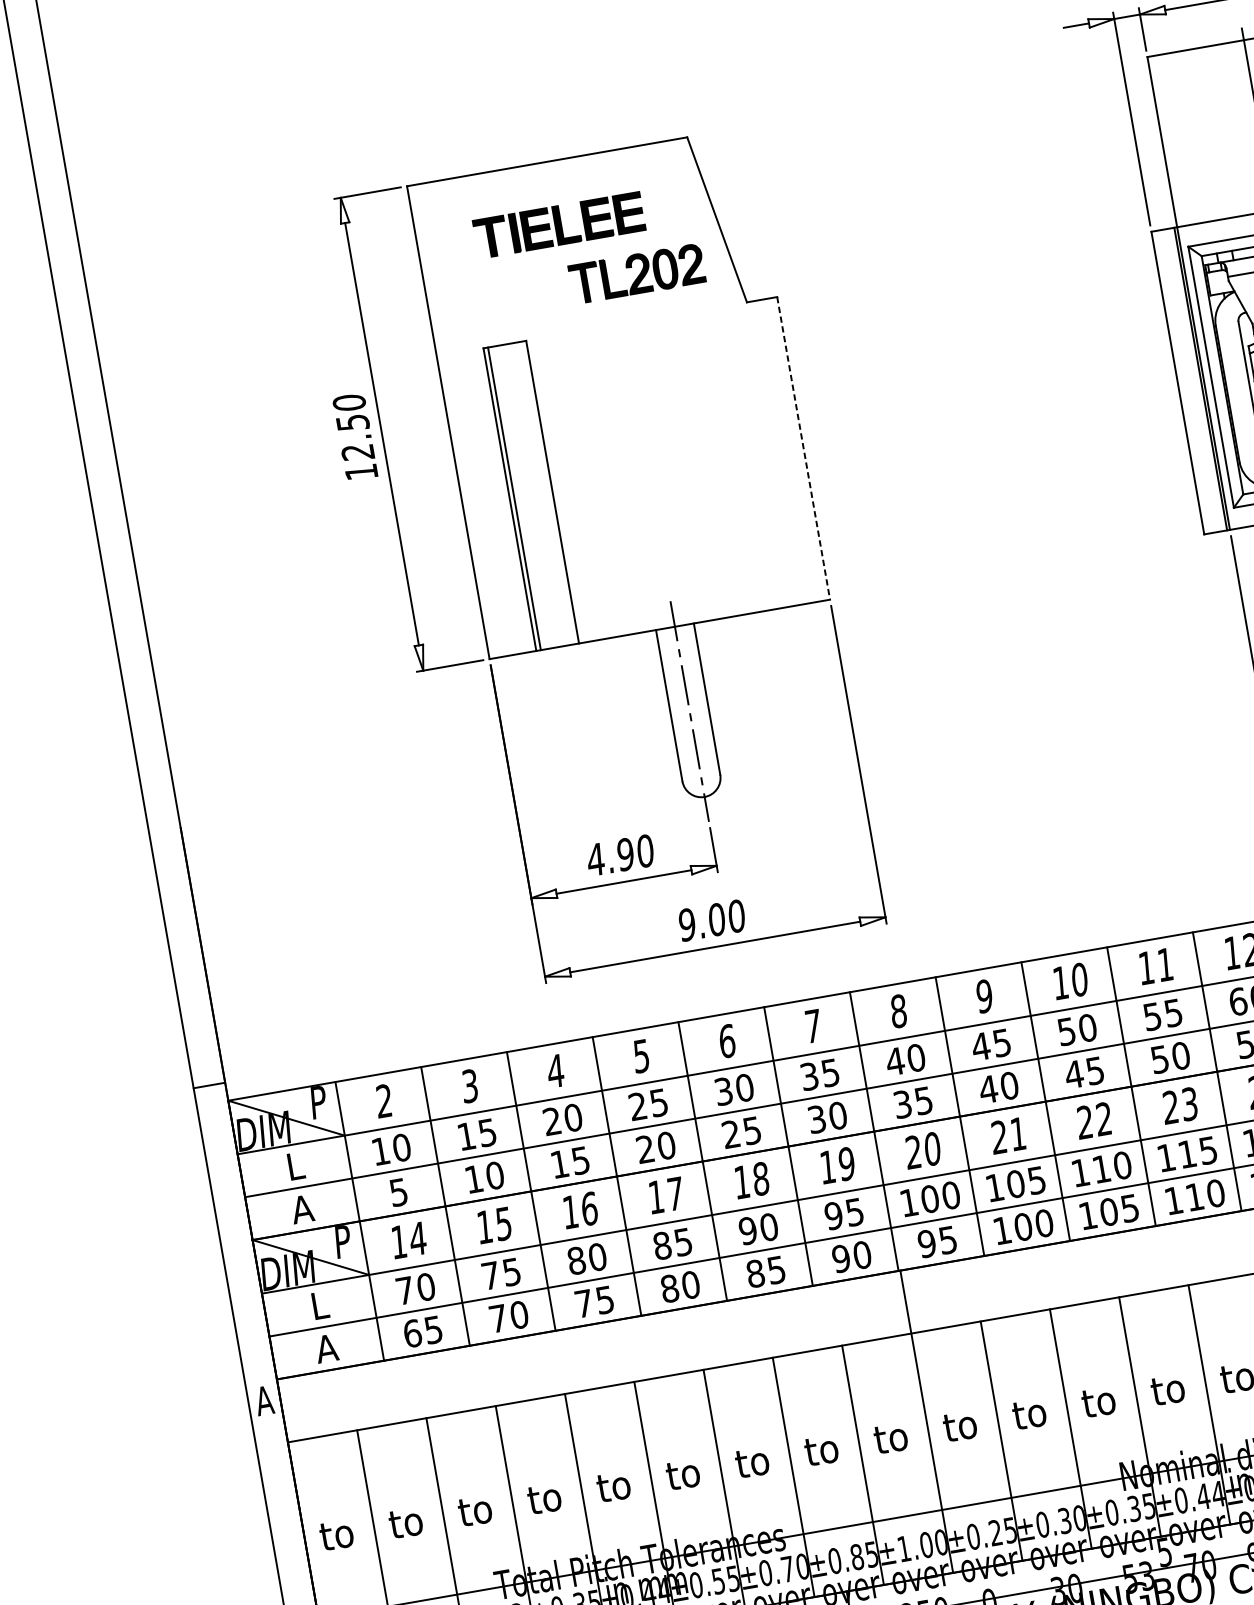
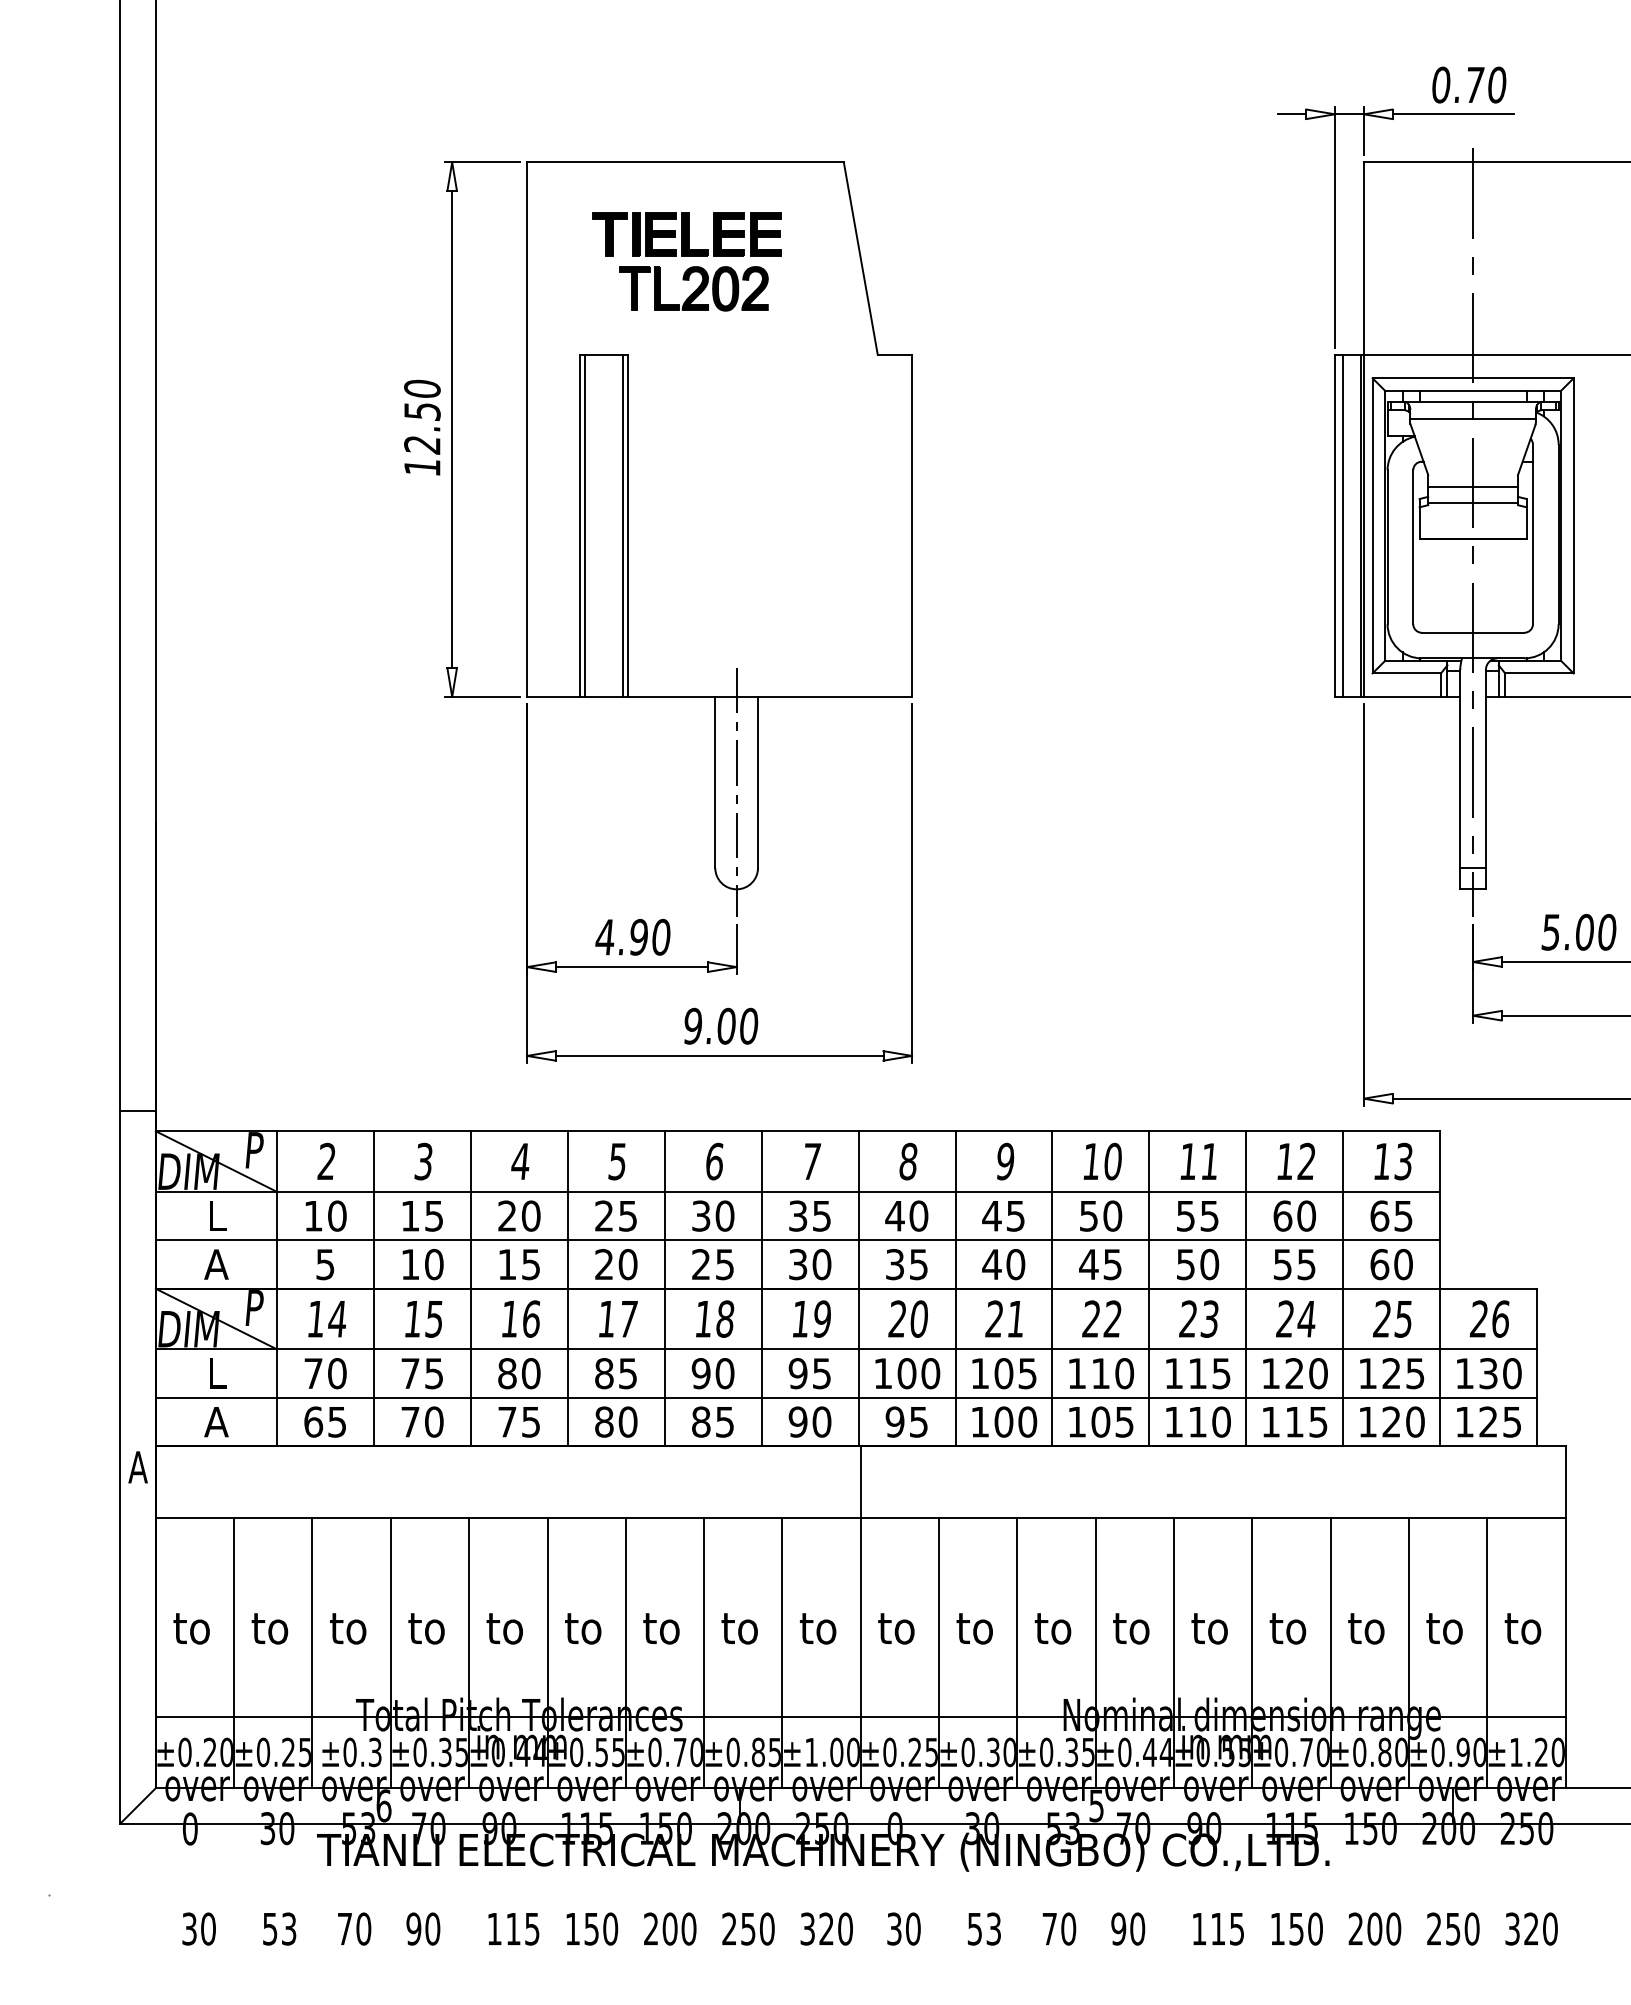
part: (636, 273) -> (693, 288), moved
line: (1184, 381) -> (1342, 525), added
line: (803, 449) -> (911, 526), dashed -> solid
line: (548, 492) -> (623, 525), added

